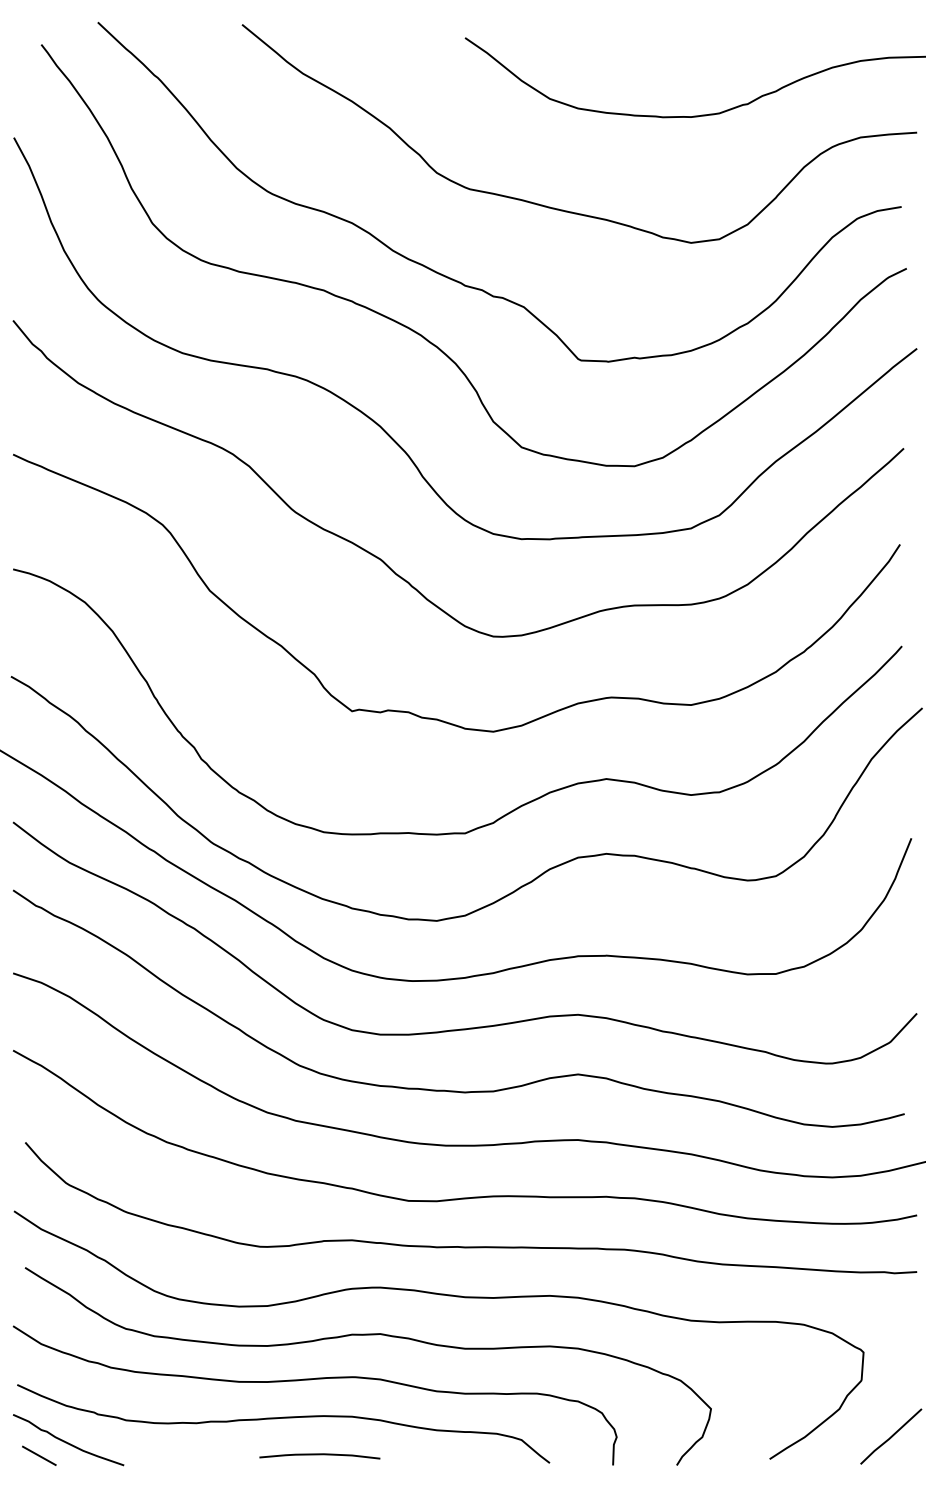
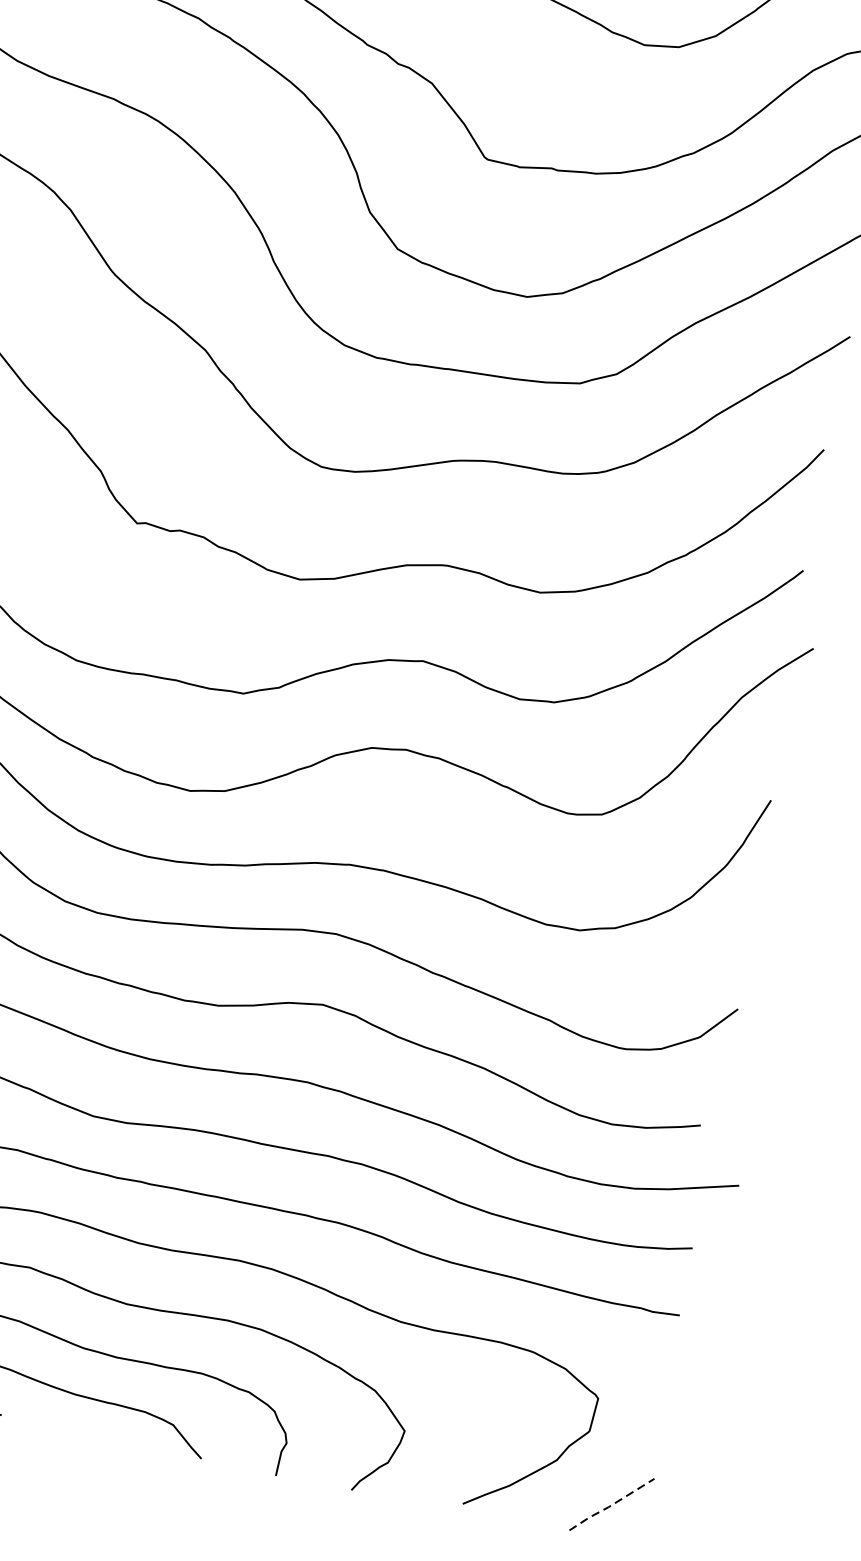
line: (890, 1437) -> (610, 1505), solid -> dashed

